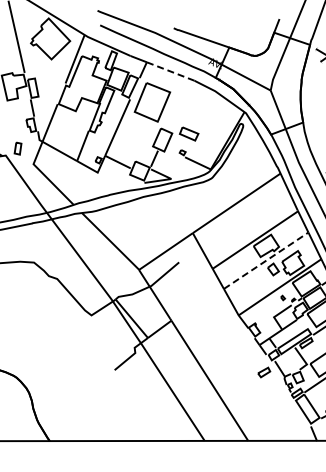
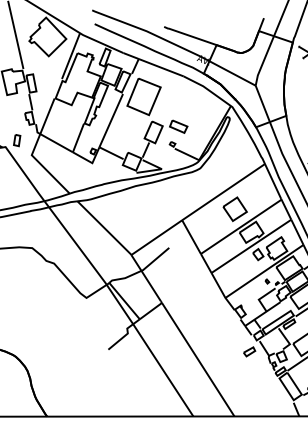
line: (170, 71) -> (161, 67), dashed -> solid
part: (248, 220) -> (234, 208), added
line: (266, 260) -> (251, 246), dashed -> solid

